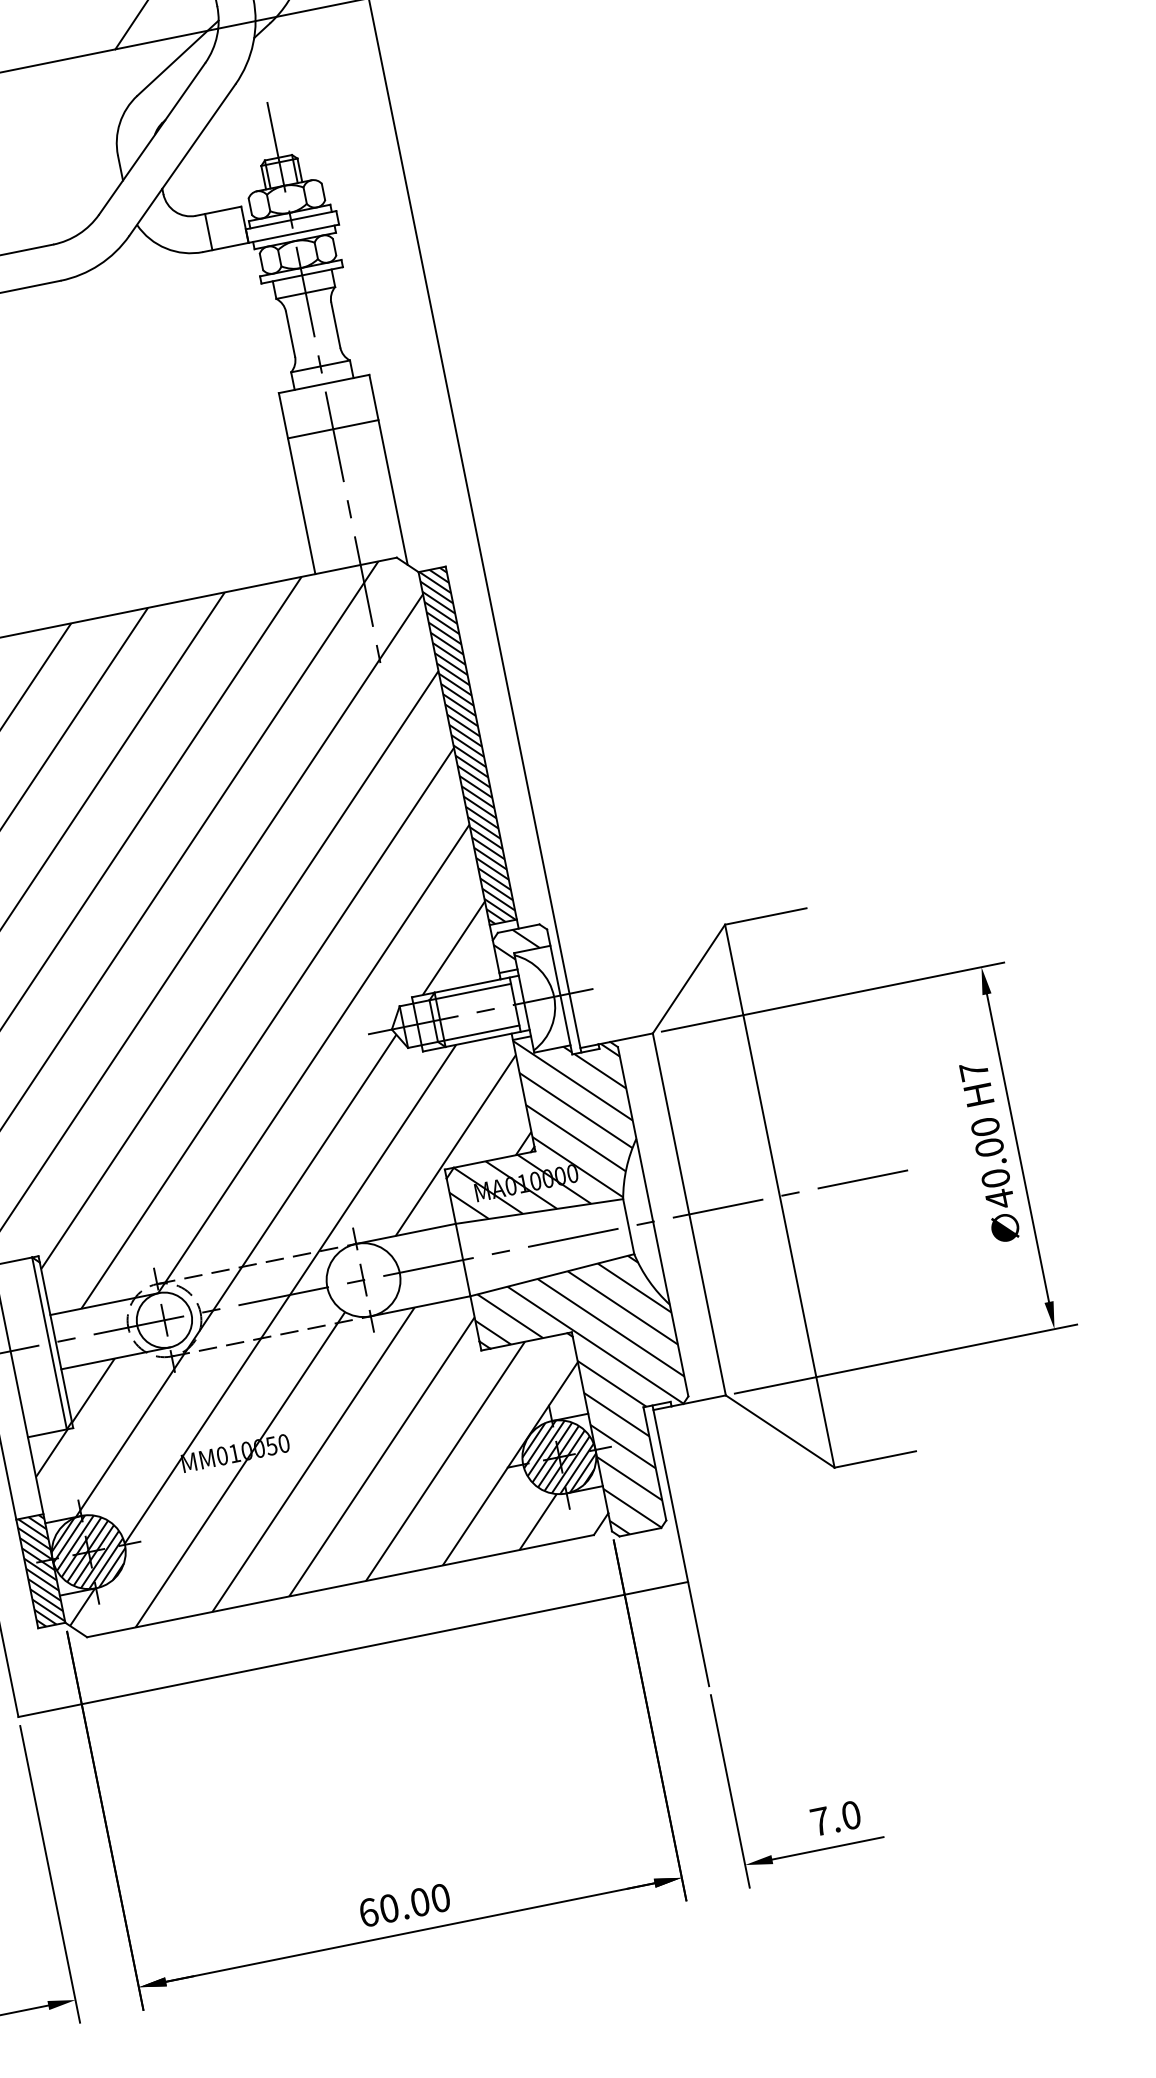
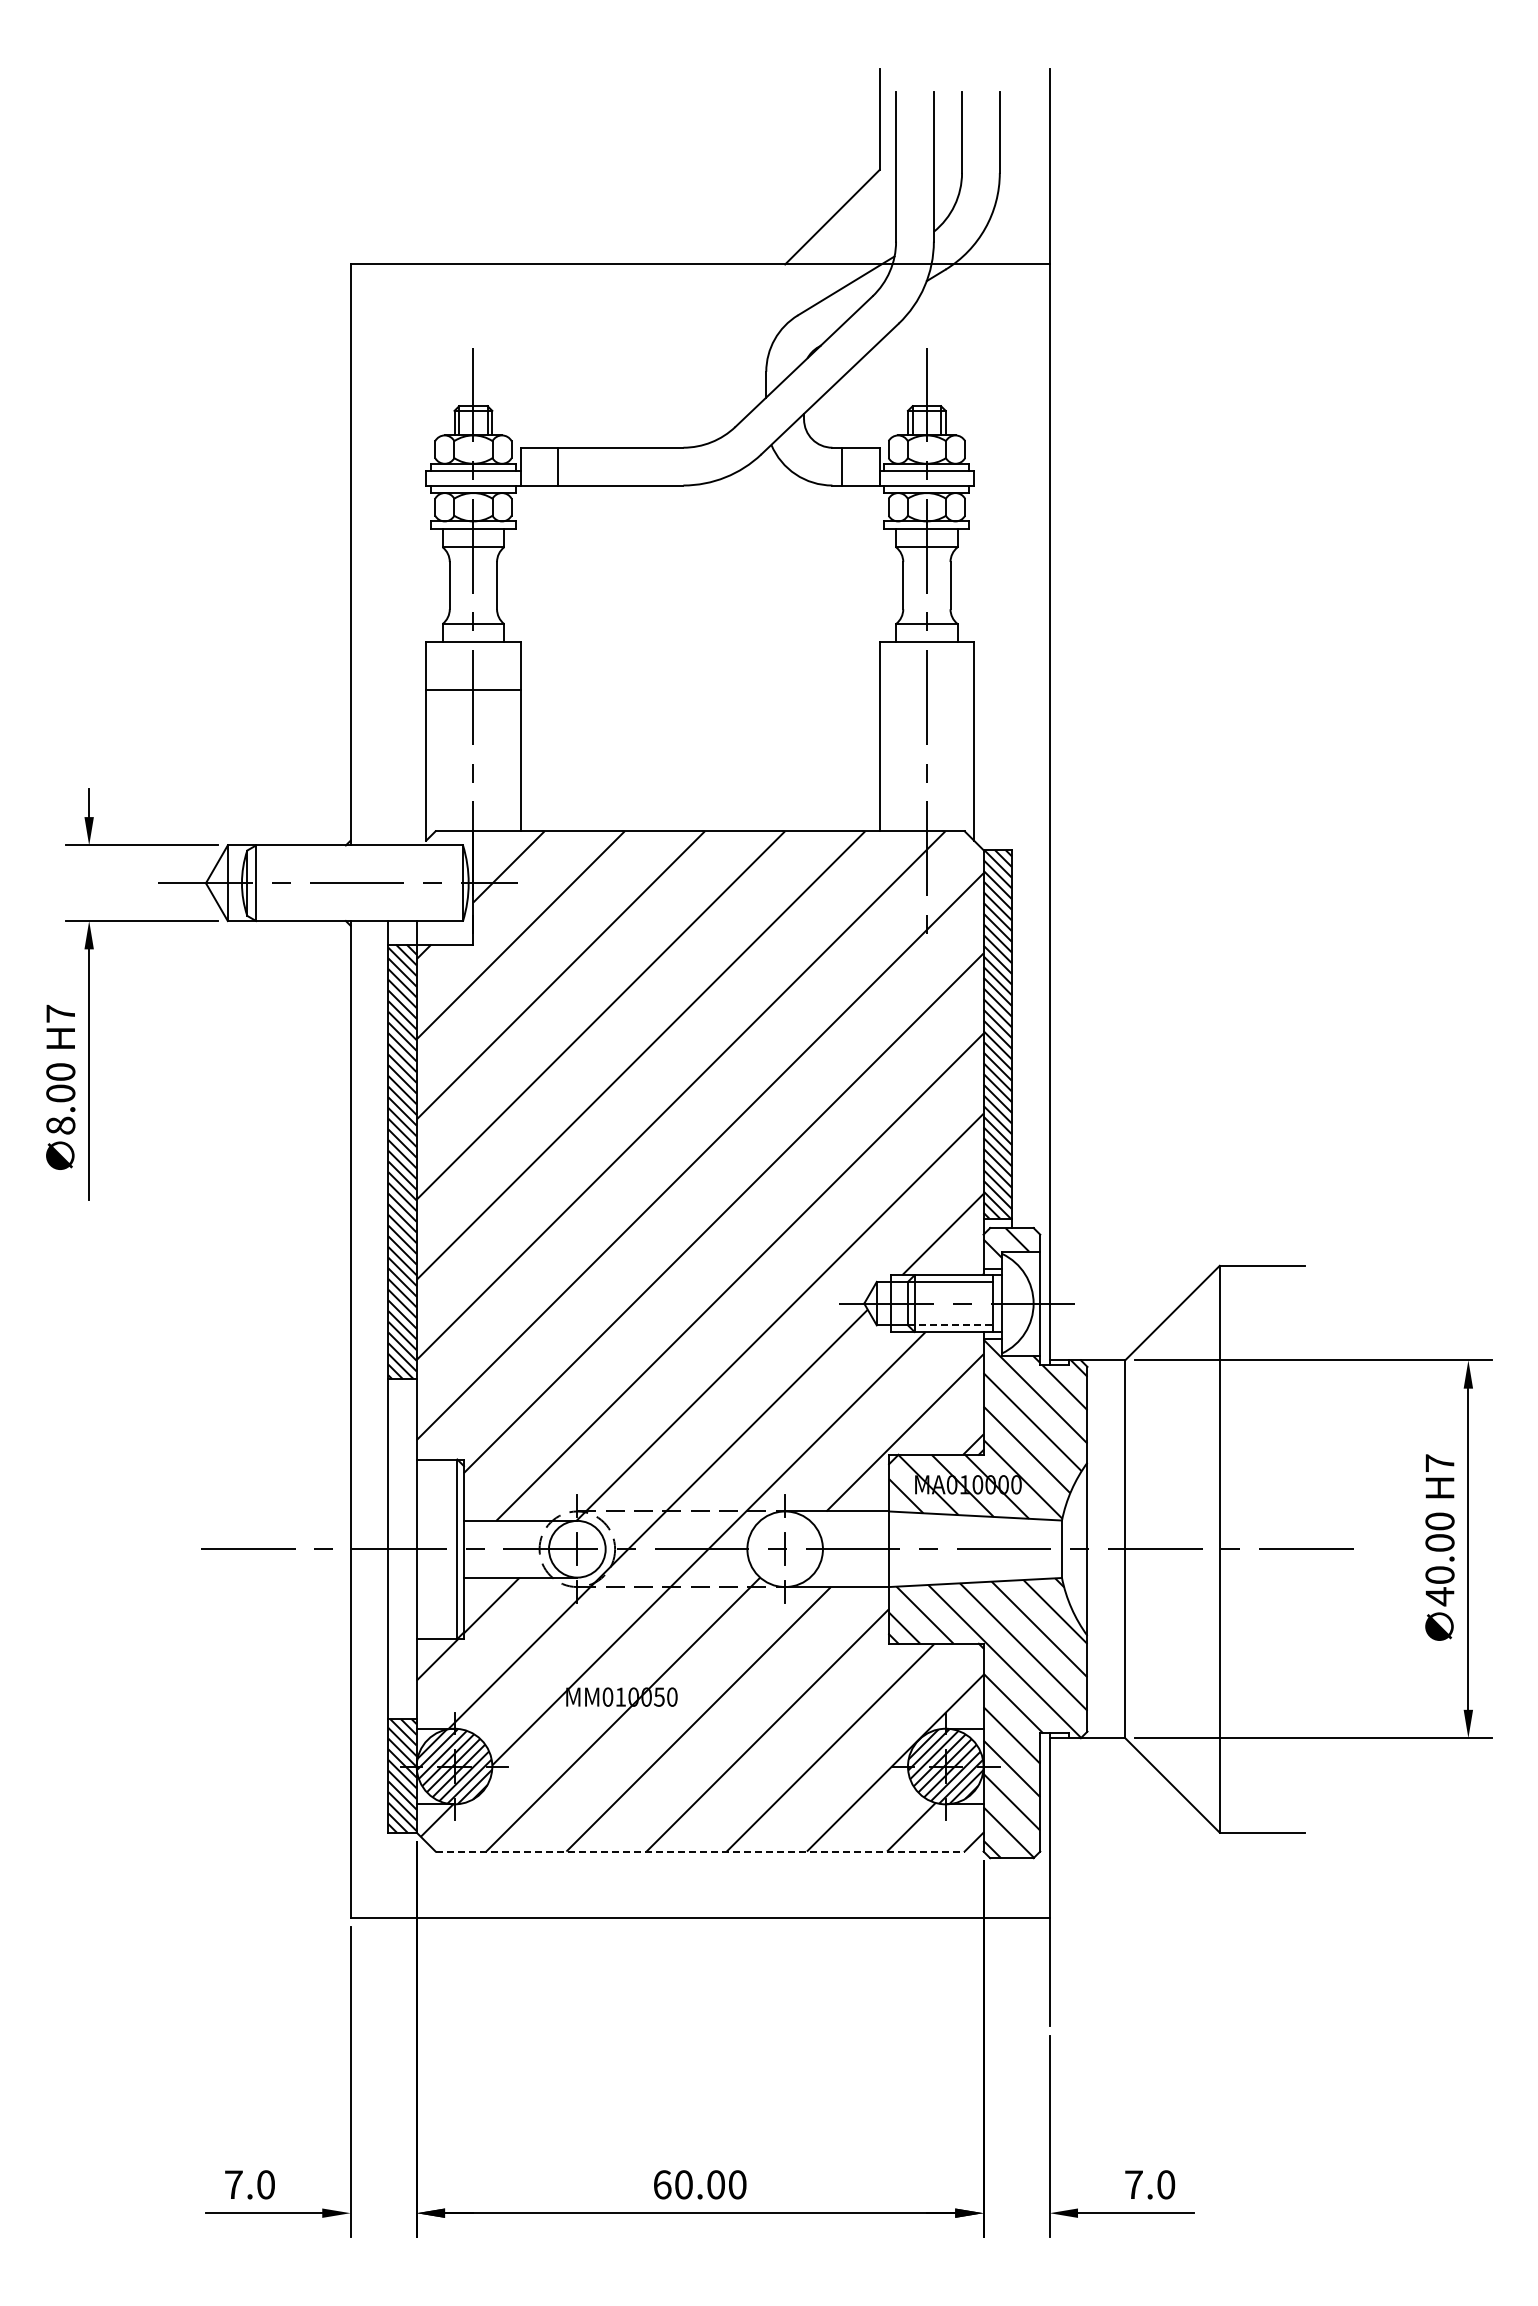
line: (332, 429) -> (926, 689), removed
line: (478, 1033) -> (950, 1325), solid -> dashed
line: (340, 1586) -> (700, 1851), solid -> dashed

